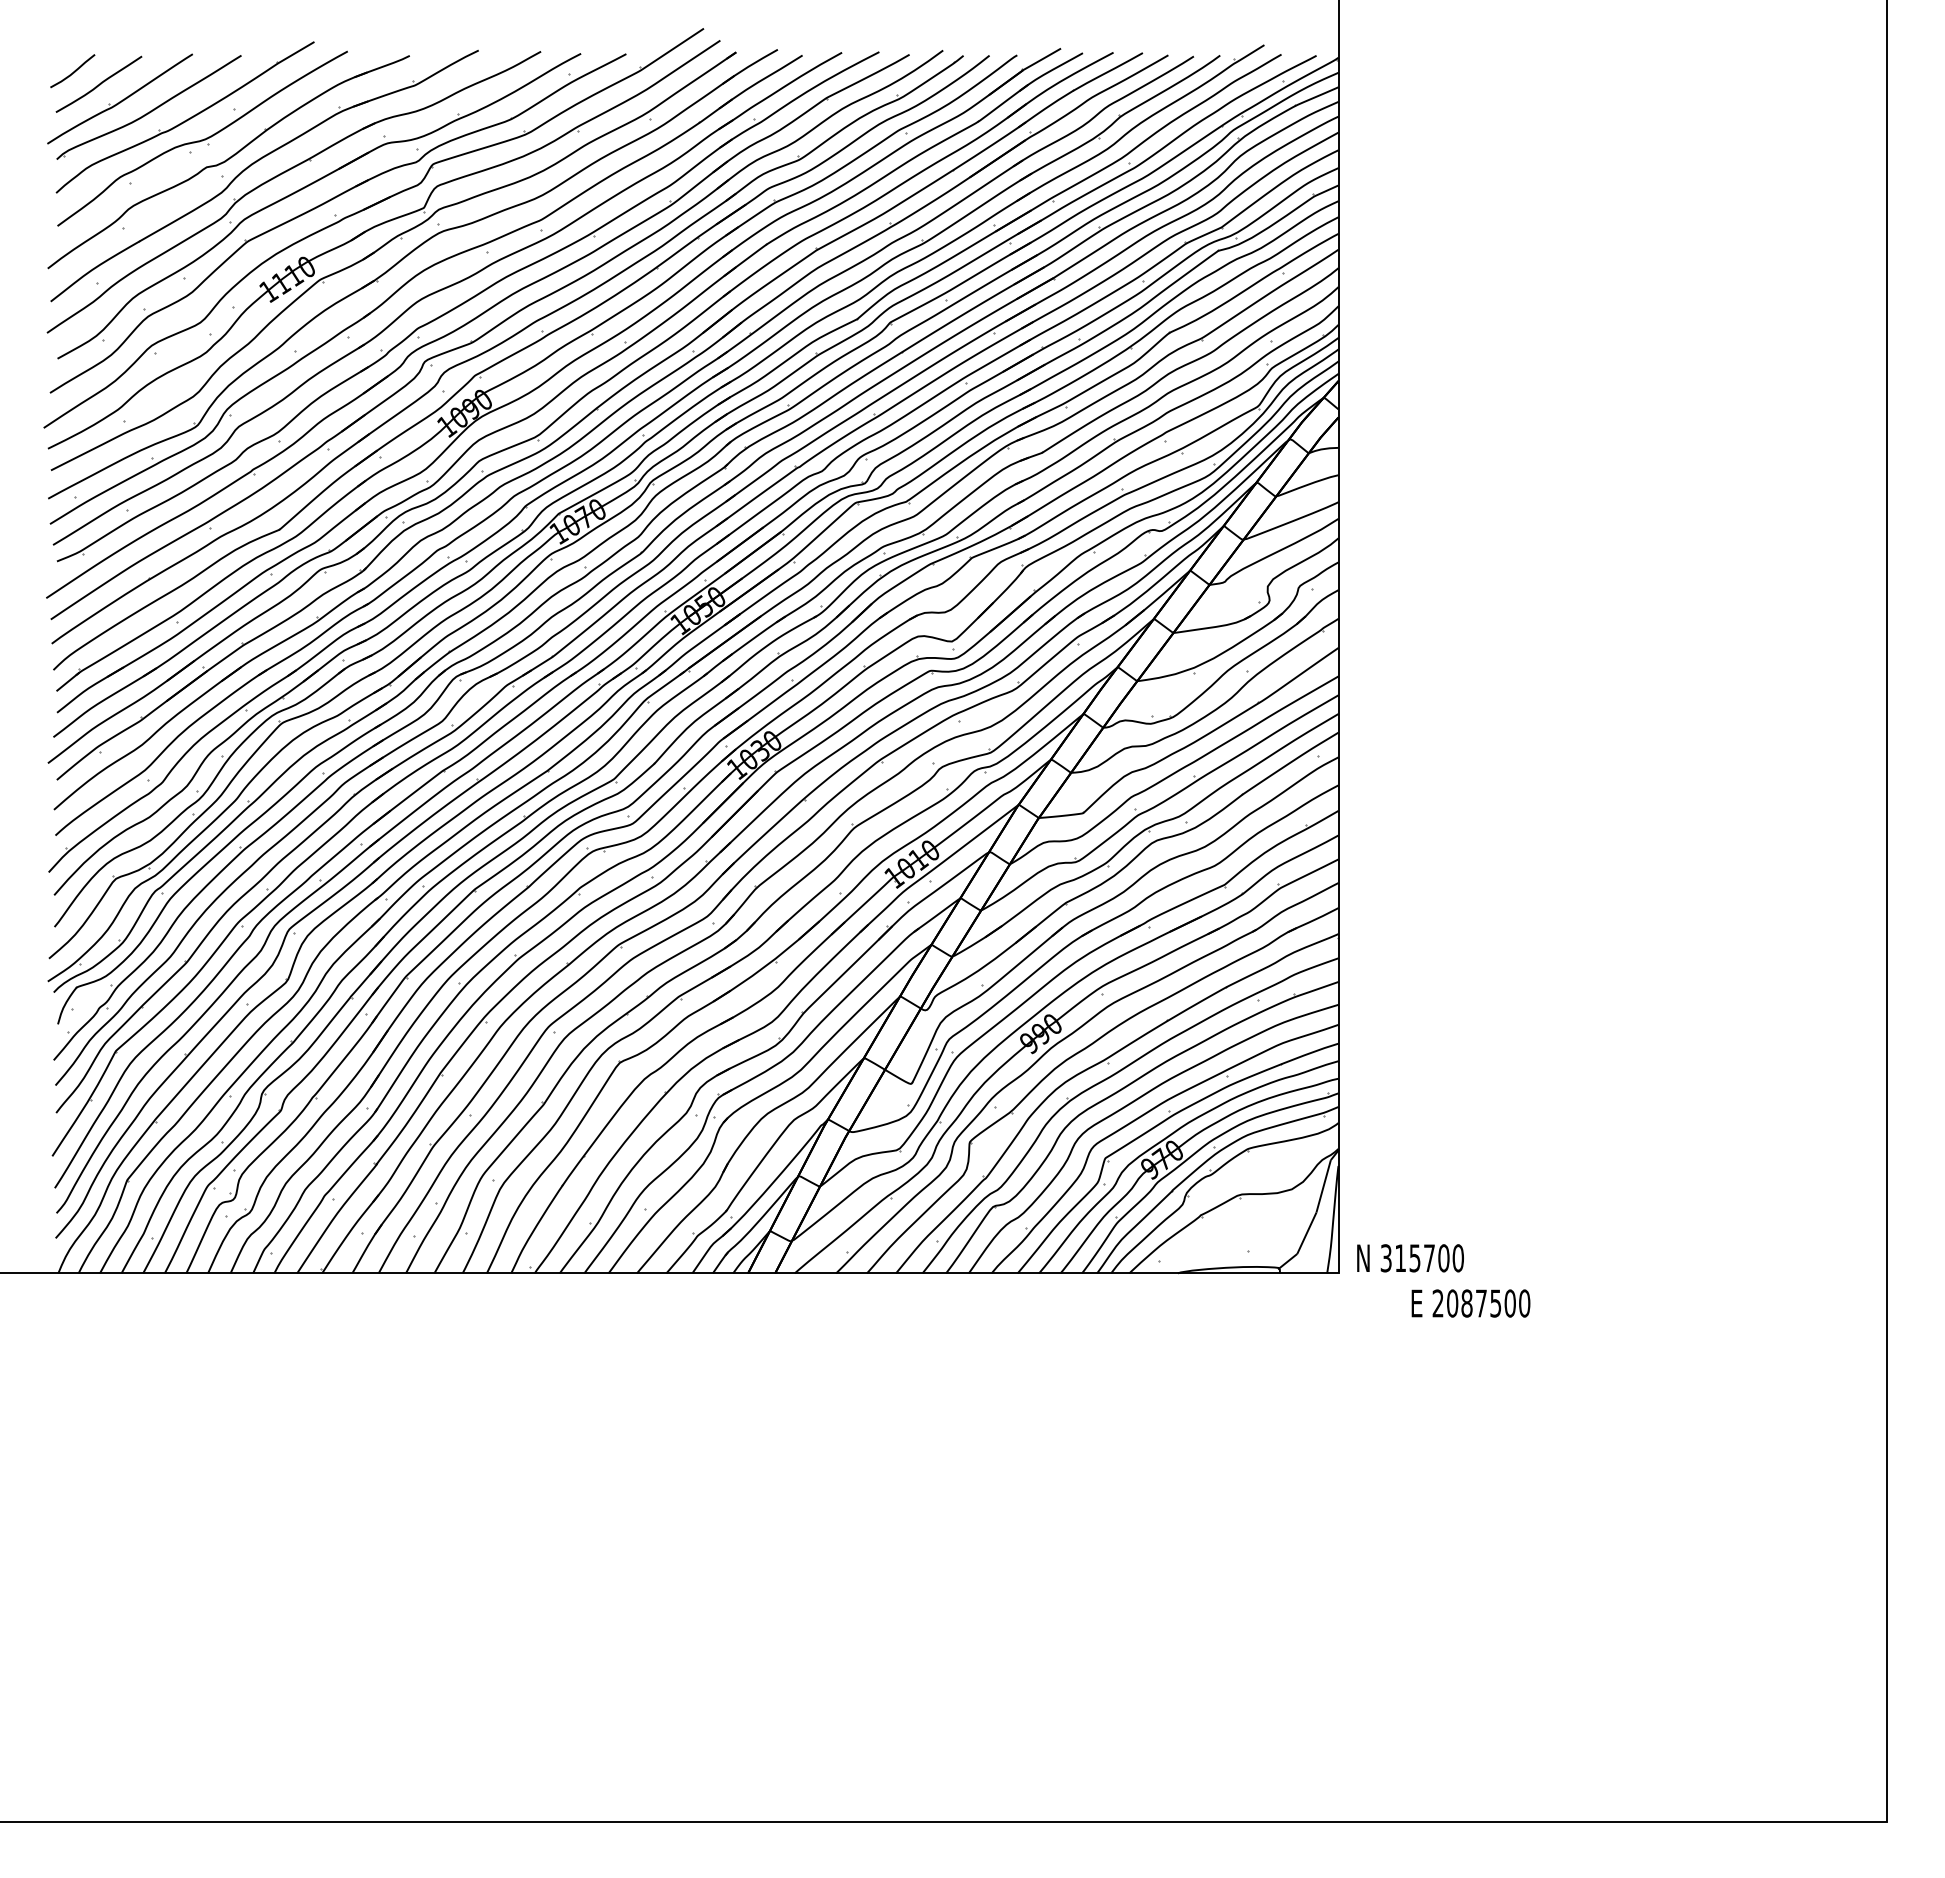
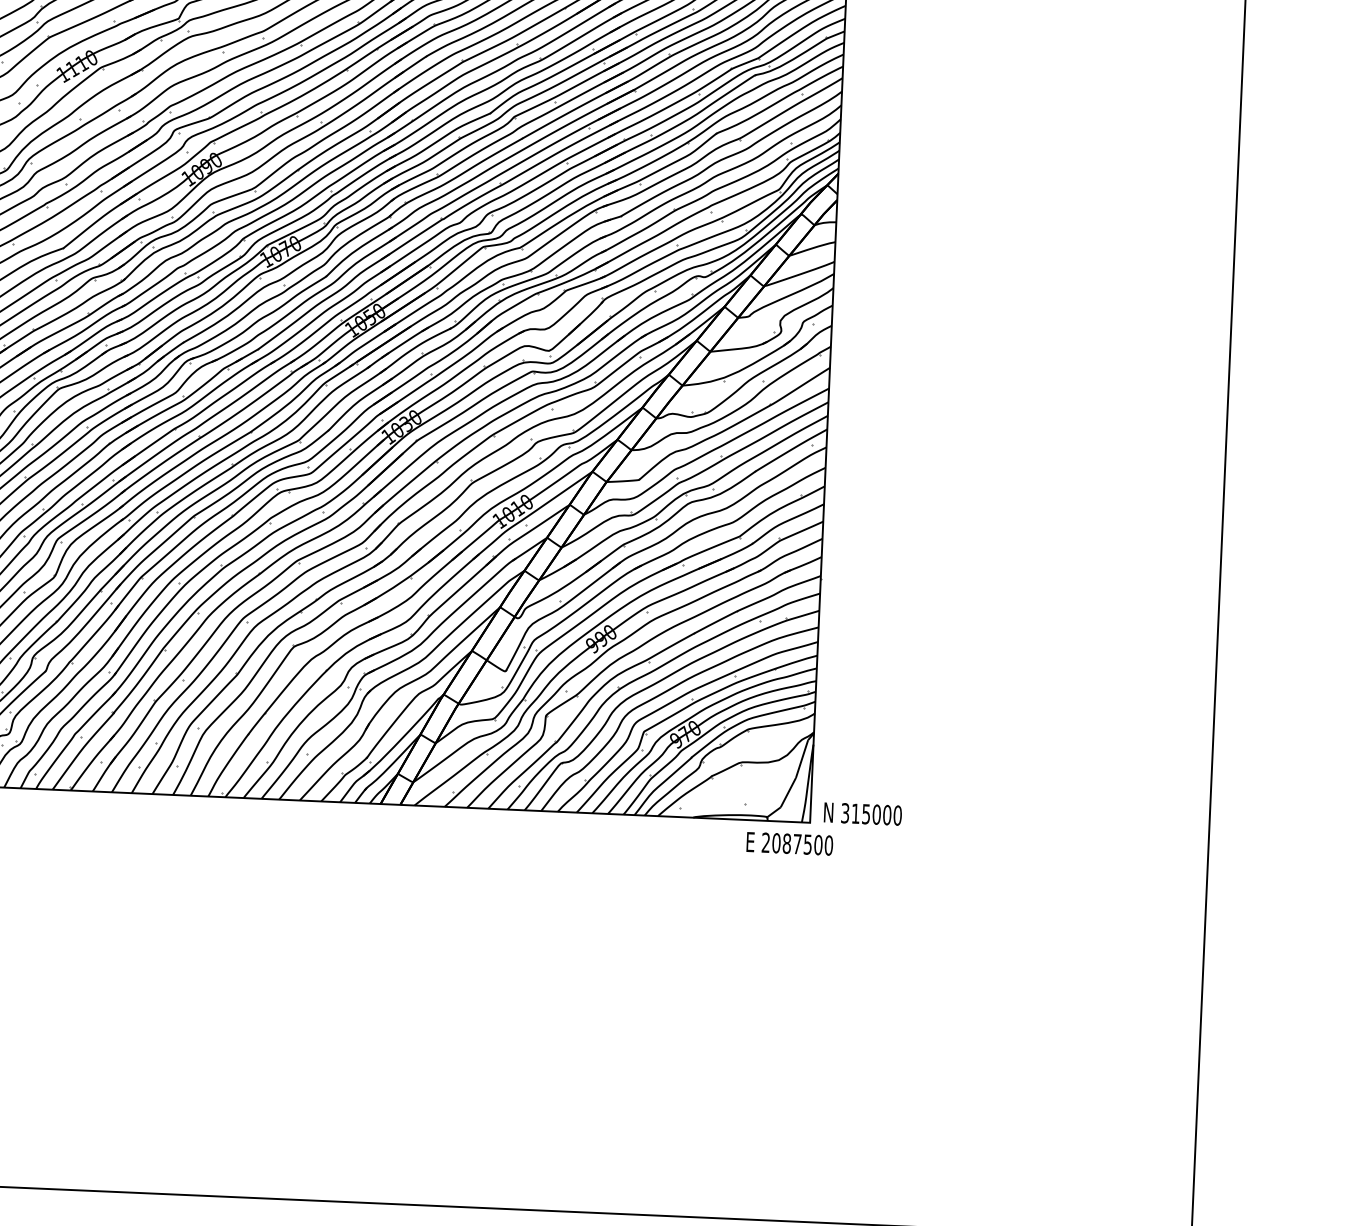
text: (1429, 1258) -> (876, 814), 315700 -> 315000
text: (1470, 1303) -> (789, 843), moved

